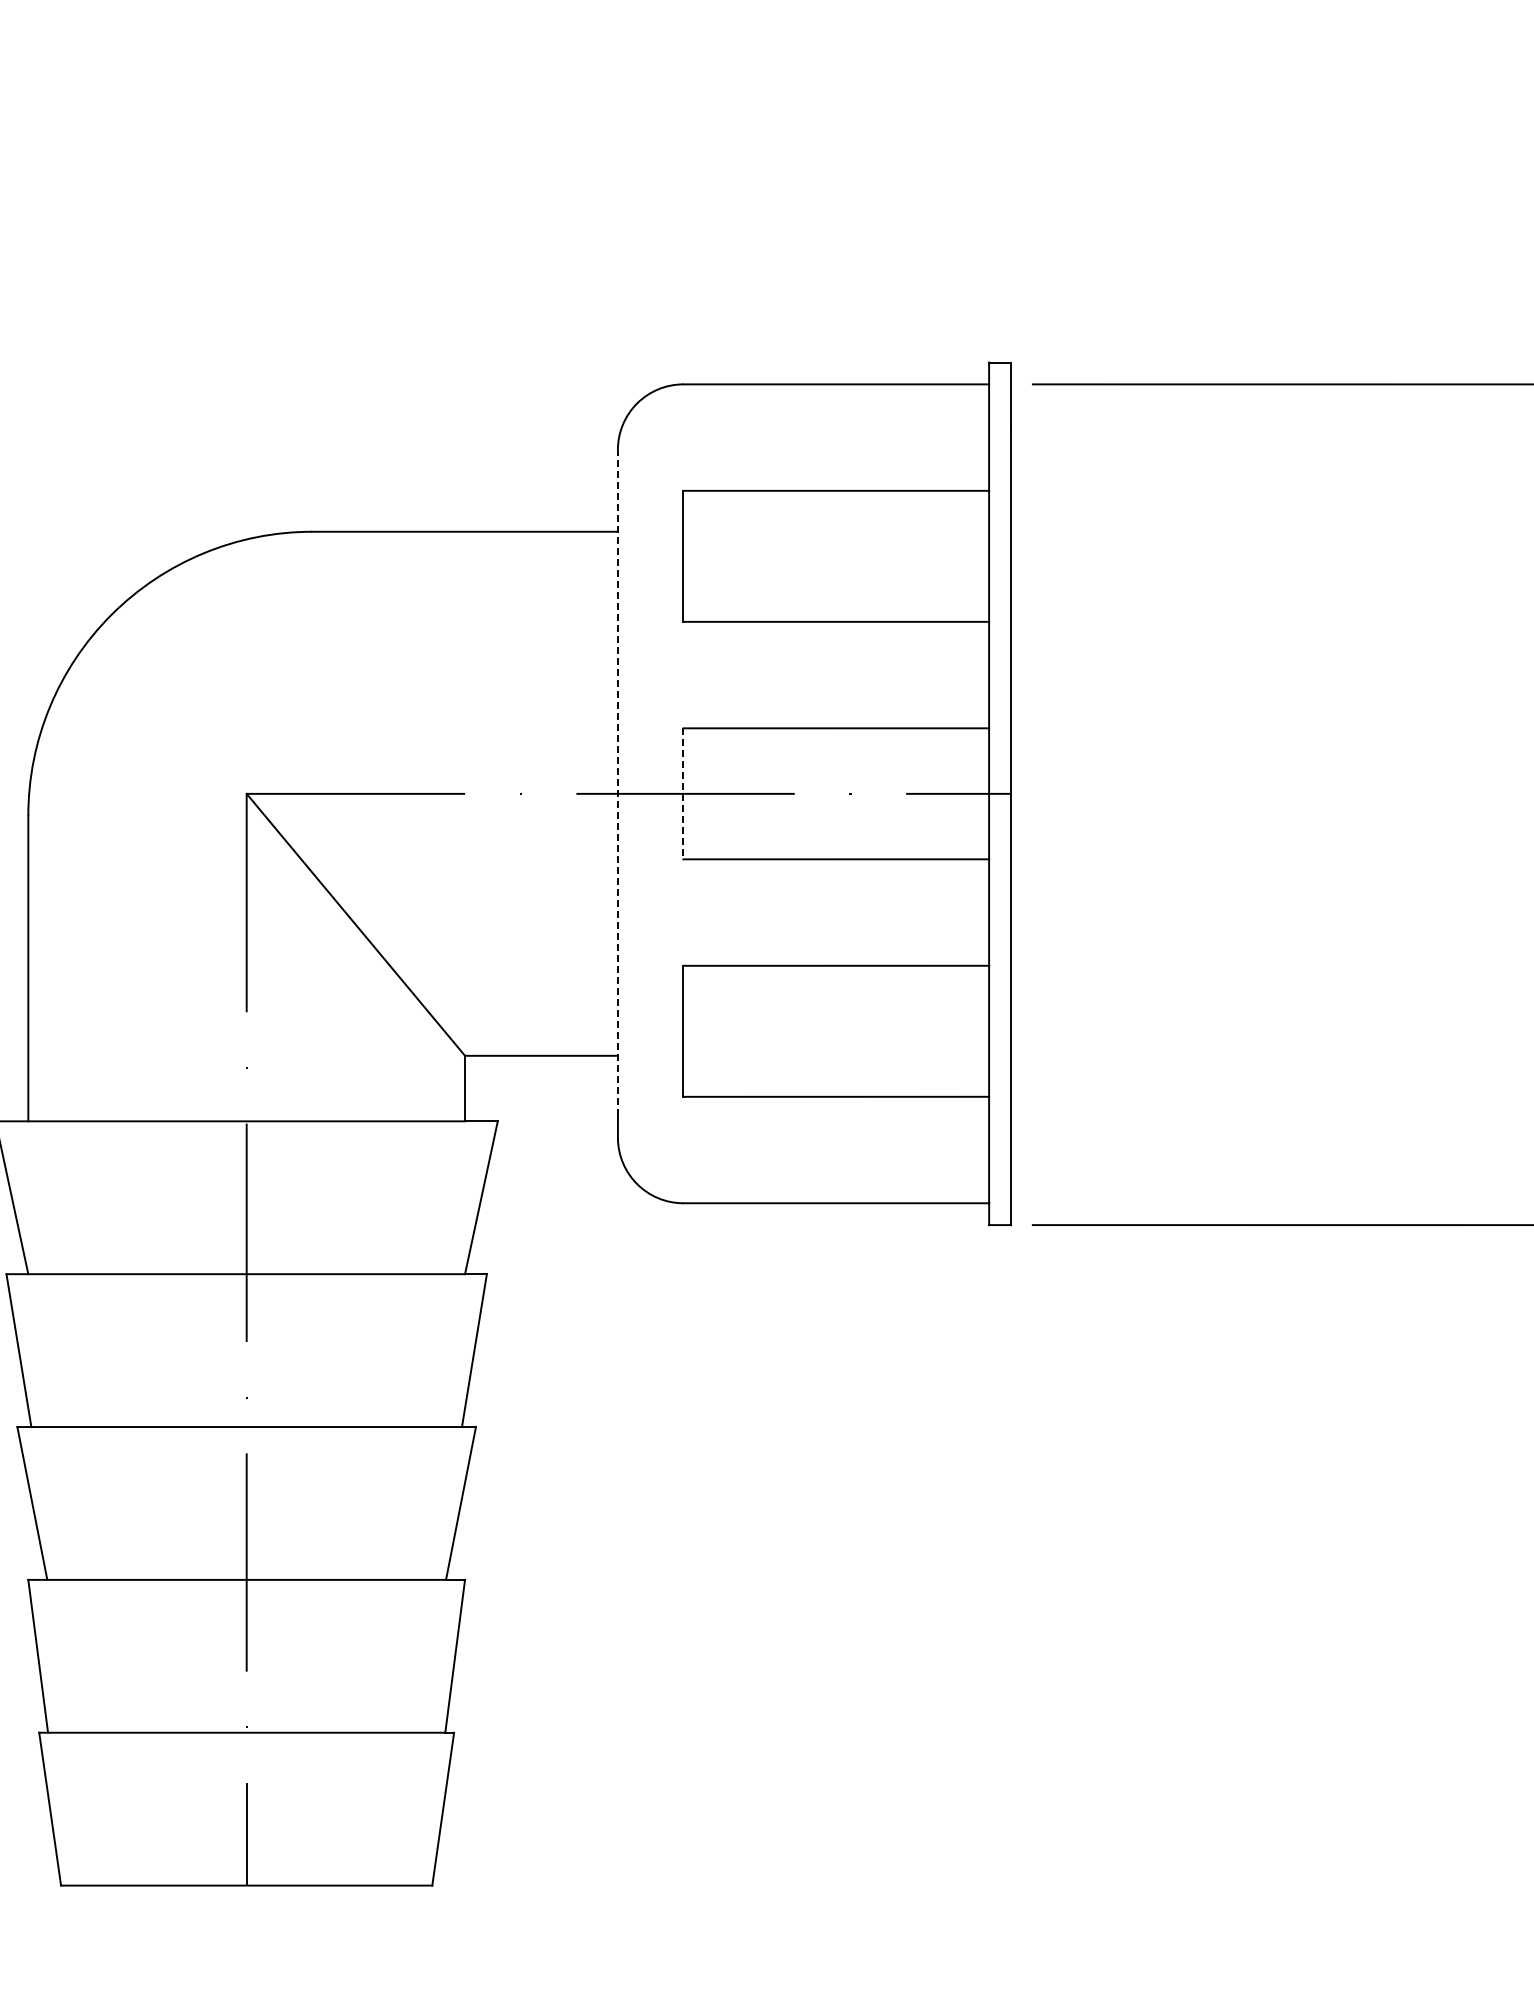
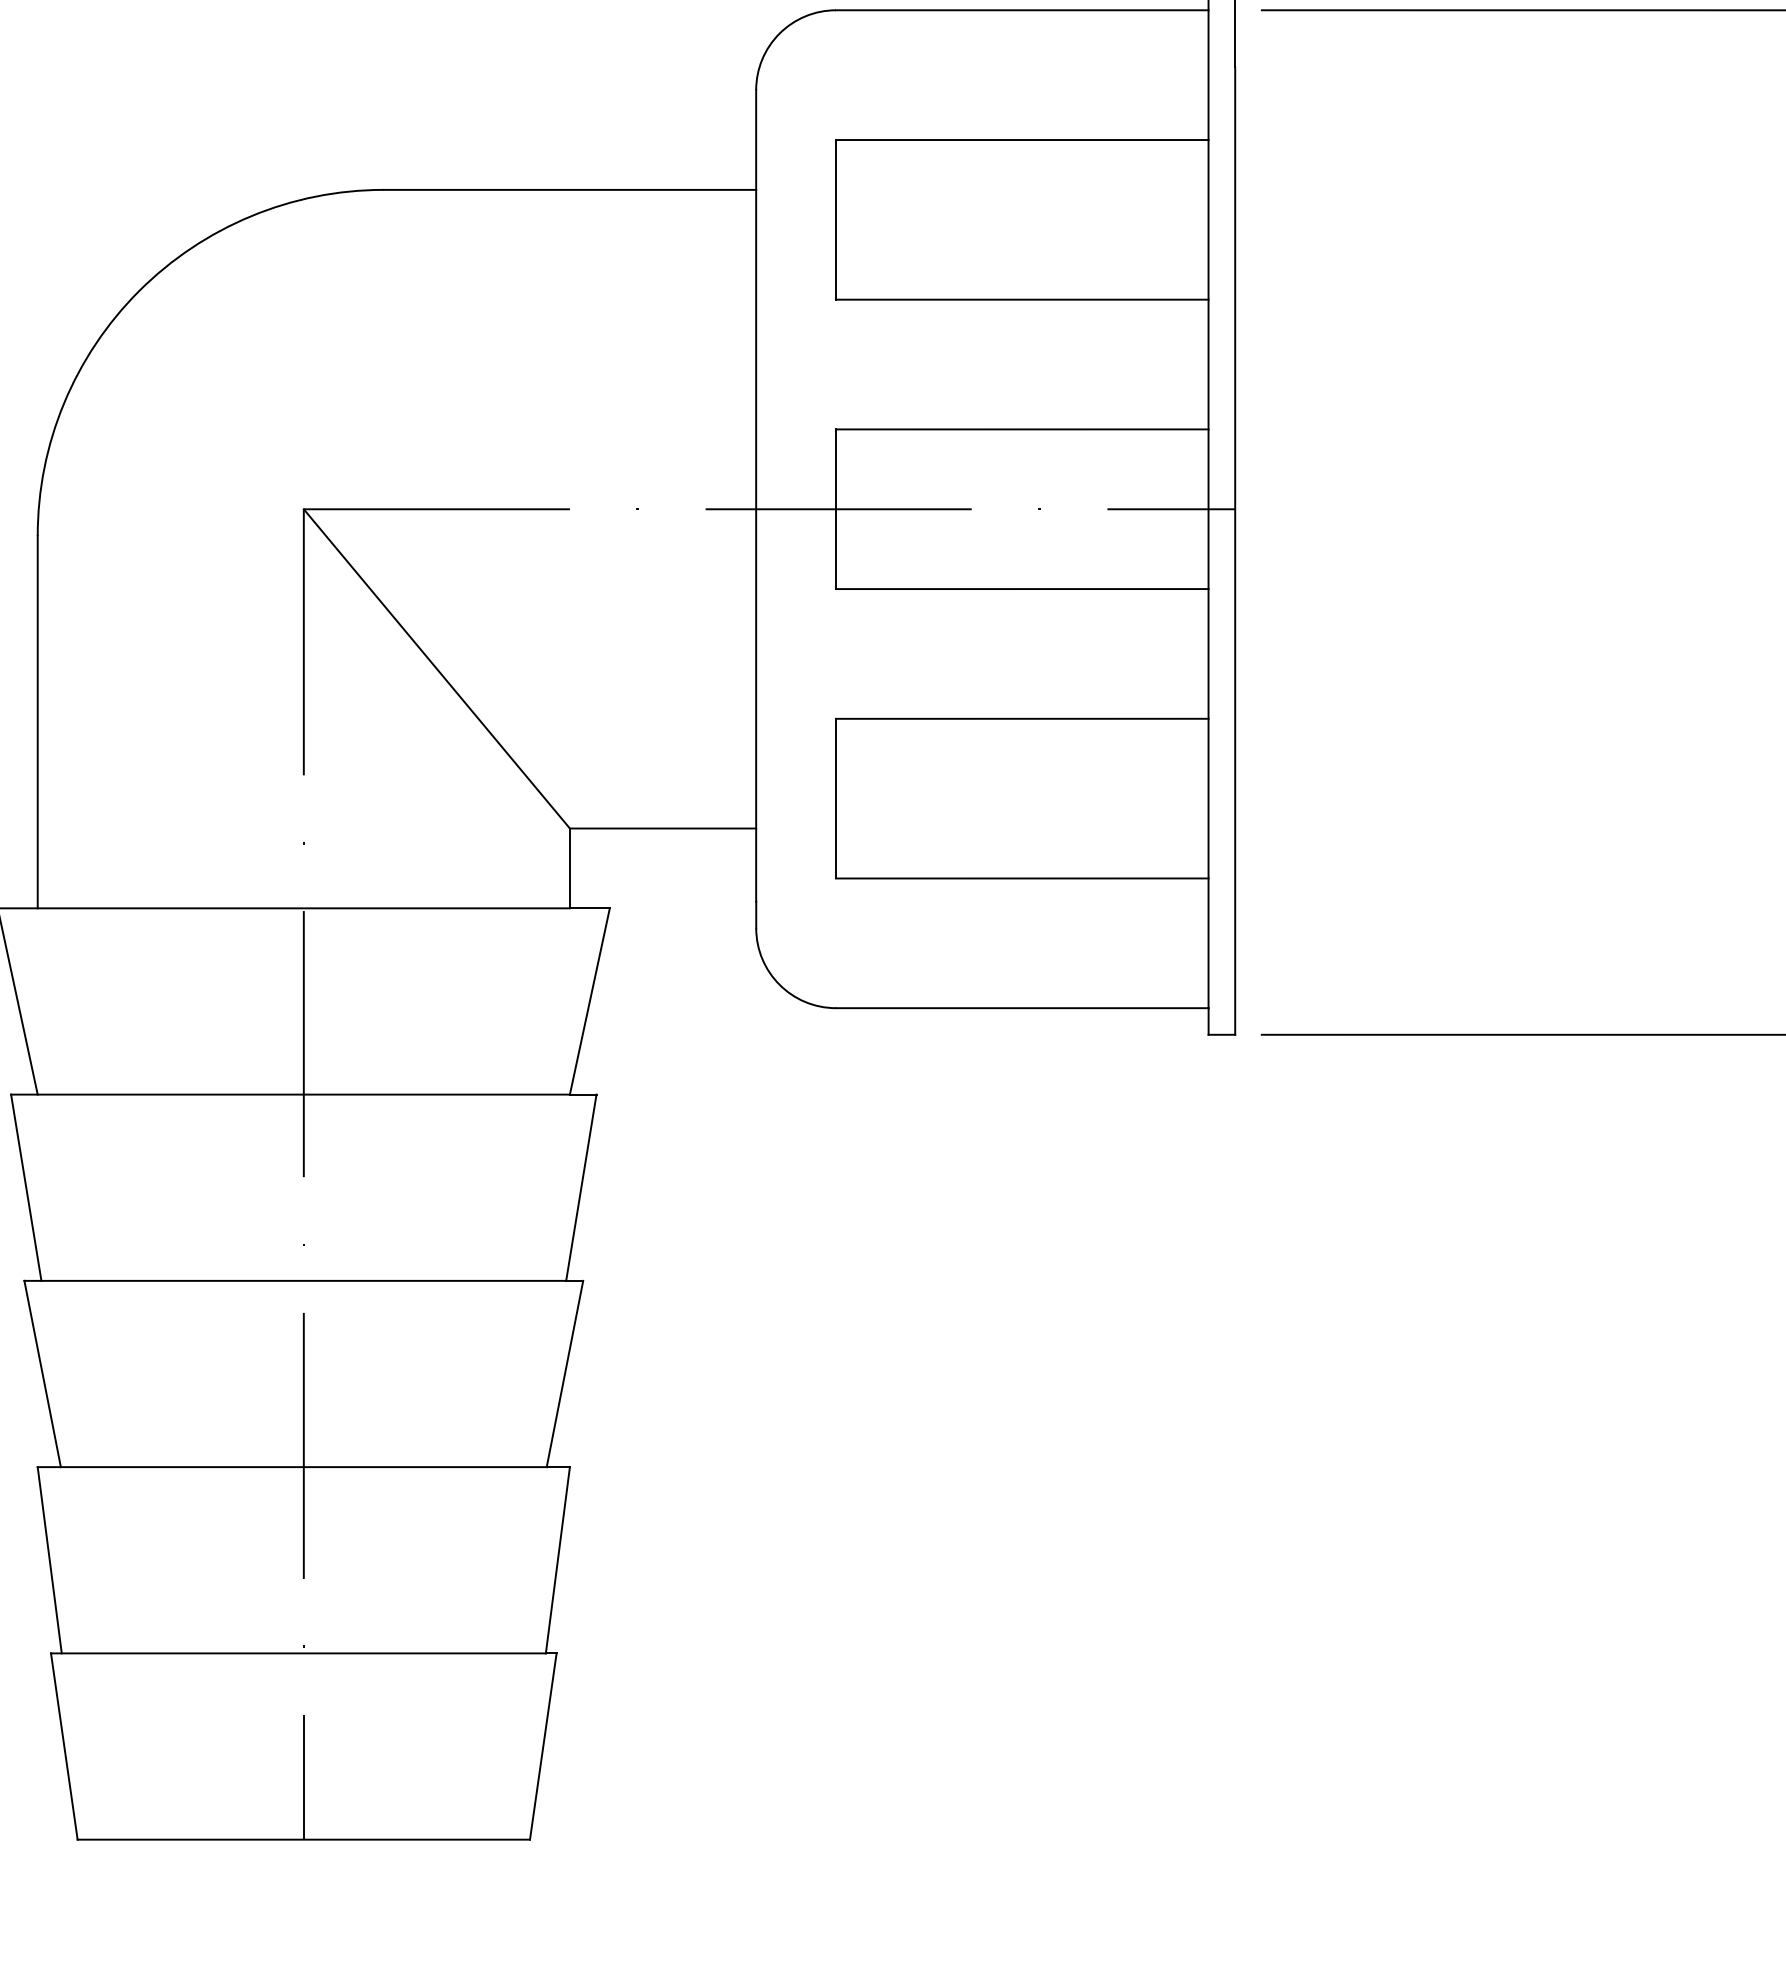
line: (617, 782) -> (755, 495), dashed -> solid
line: (683, 793) -> (836, 508), dashed -> solid

